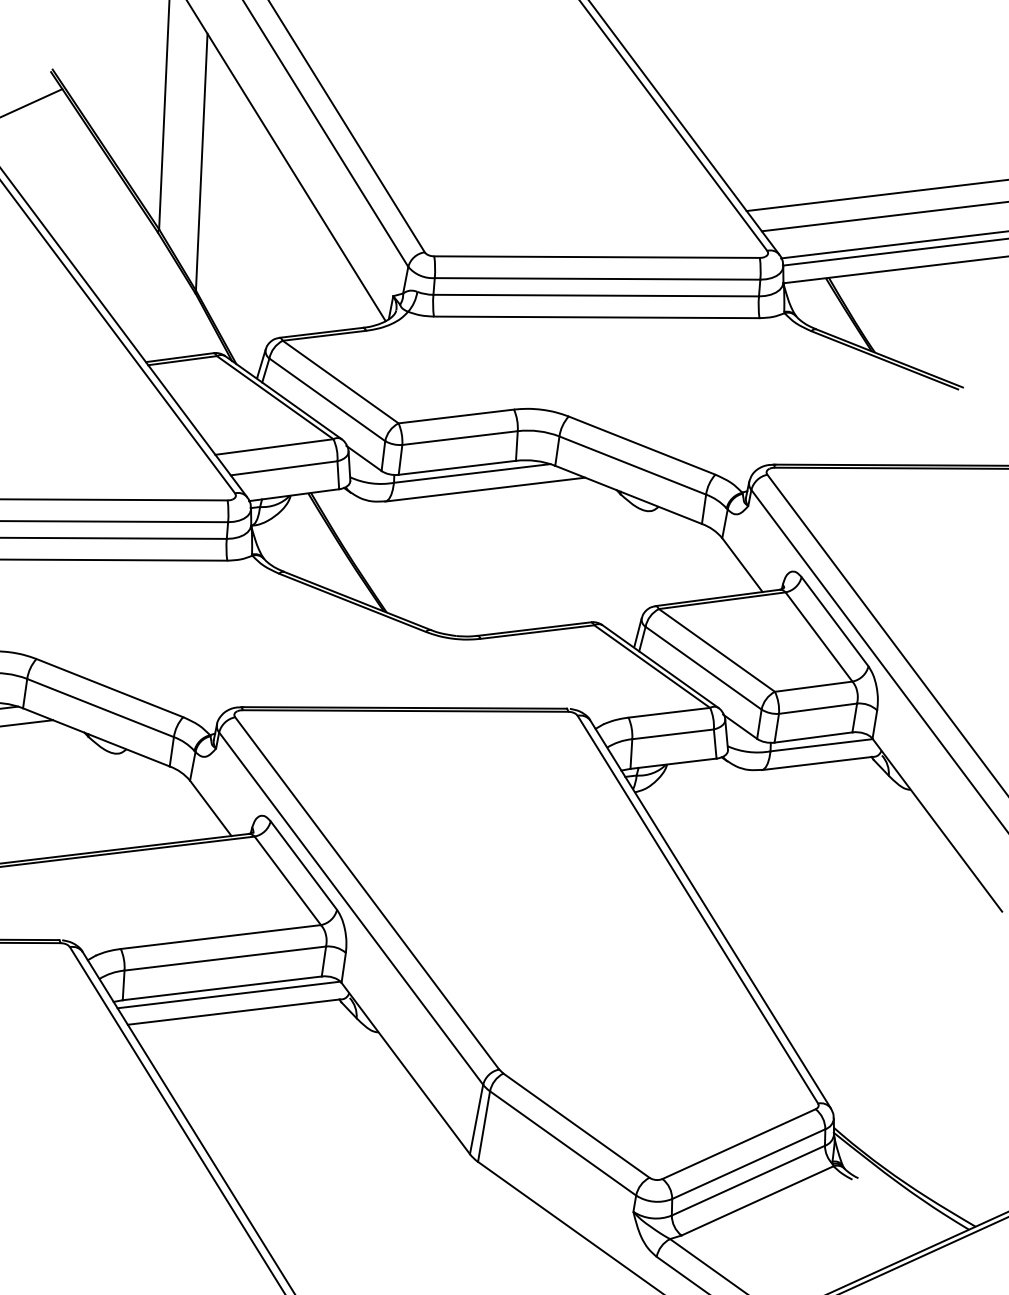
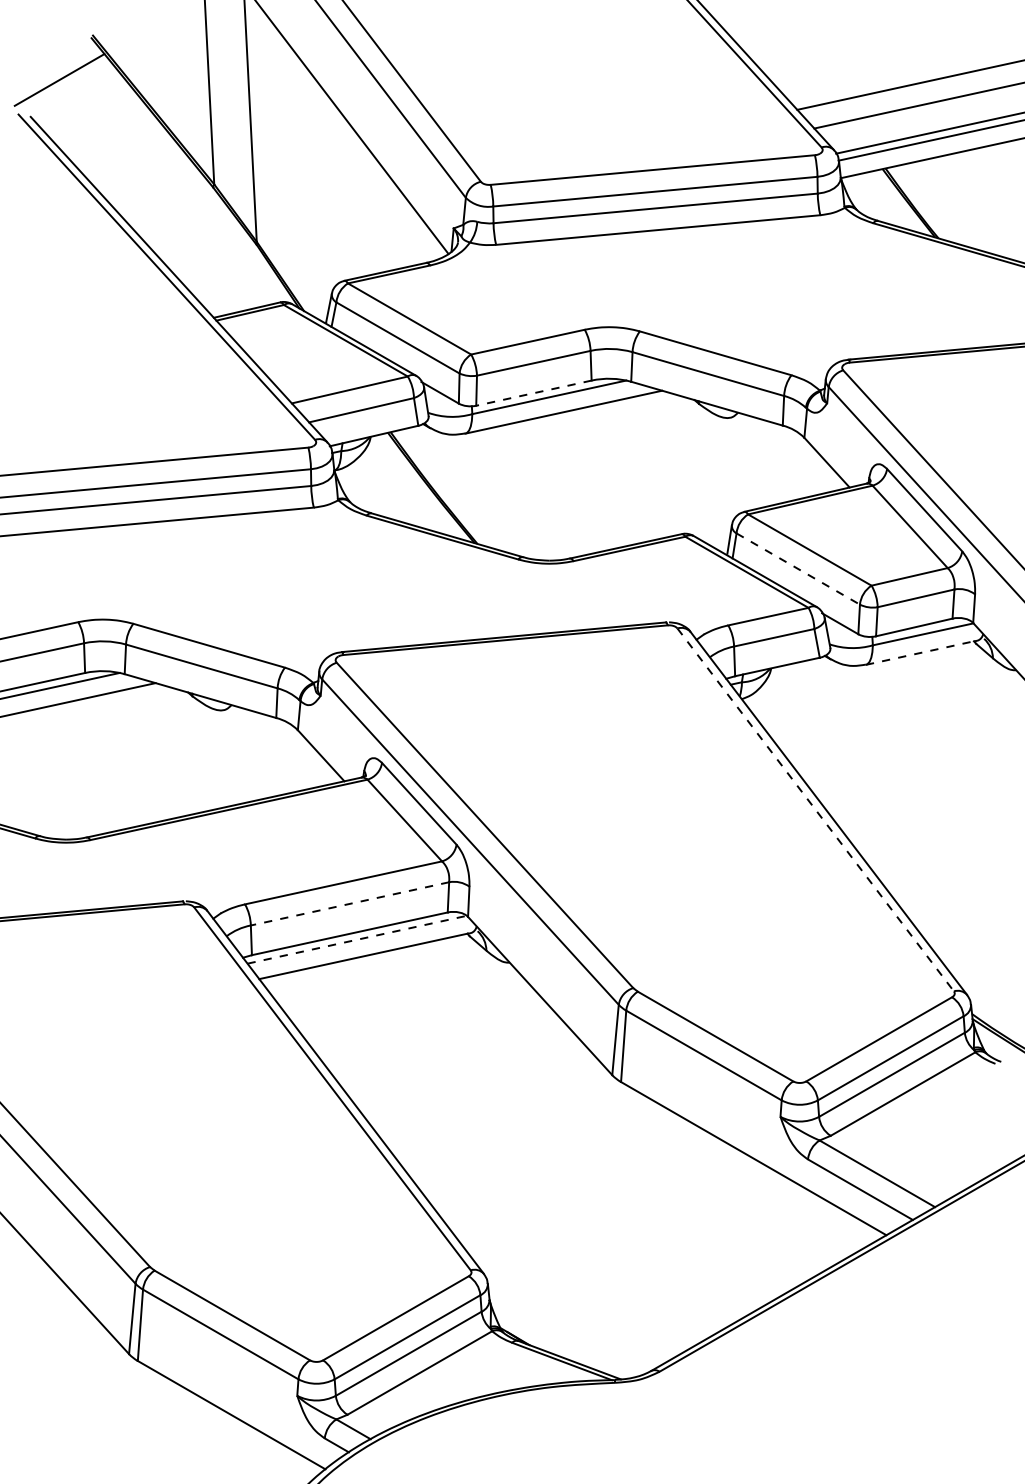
line: (456, 468) -> (533, 393), solid -> dashed
line: (703, 668) -> (798, 569), solid -> dashed
line: (817, 763) -> (920, 652), solid -> dashed
line: (698, 910) -> (816, 810), solid -> dashed
line: (224, 958) -> (349, 903), solid -> dashed
line: (229, 994) -> (357, 939), solid -> dashed

